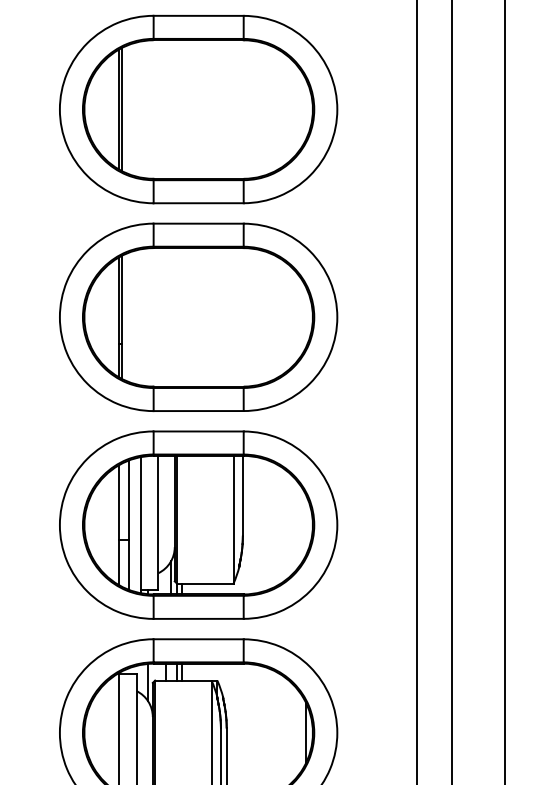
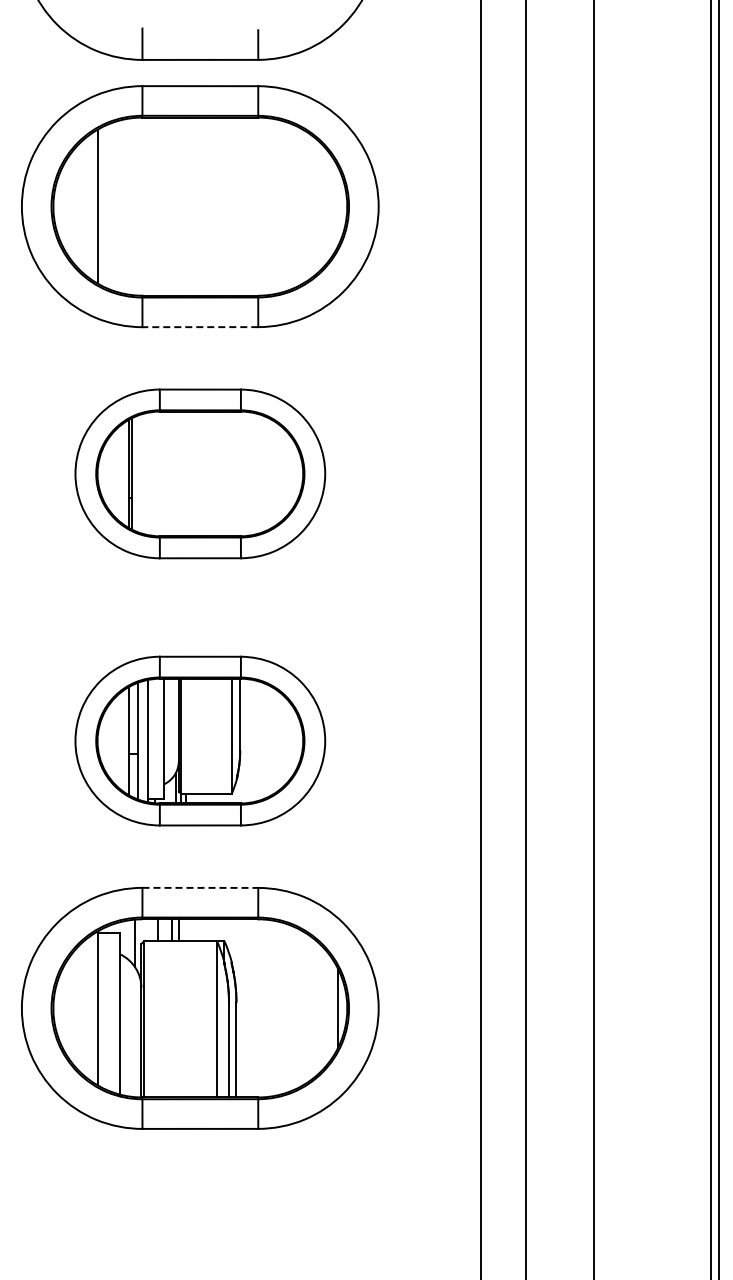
line: (122, 109) -> (102, 206), removed
line: (198, 203) -> (200, 327), solid -> dashed
part: (198, 317) -> (200, 473), size x0.7
part: (198, 524) -> (200, 740), size x0.7
line: (198, 638) -> (200, 887), solid -> dashed

